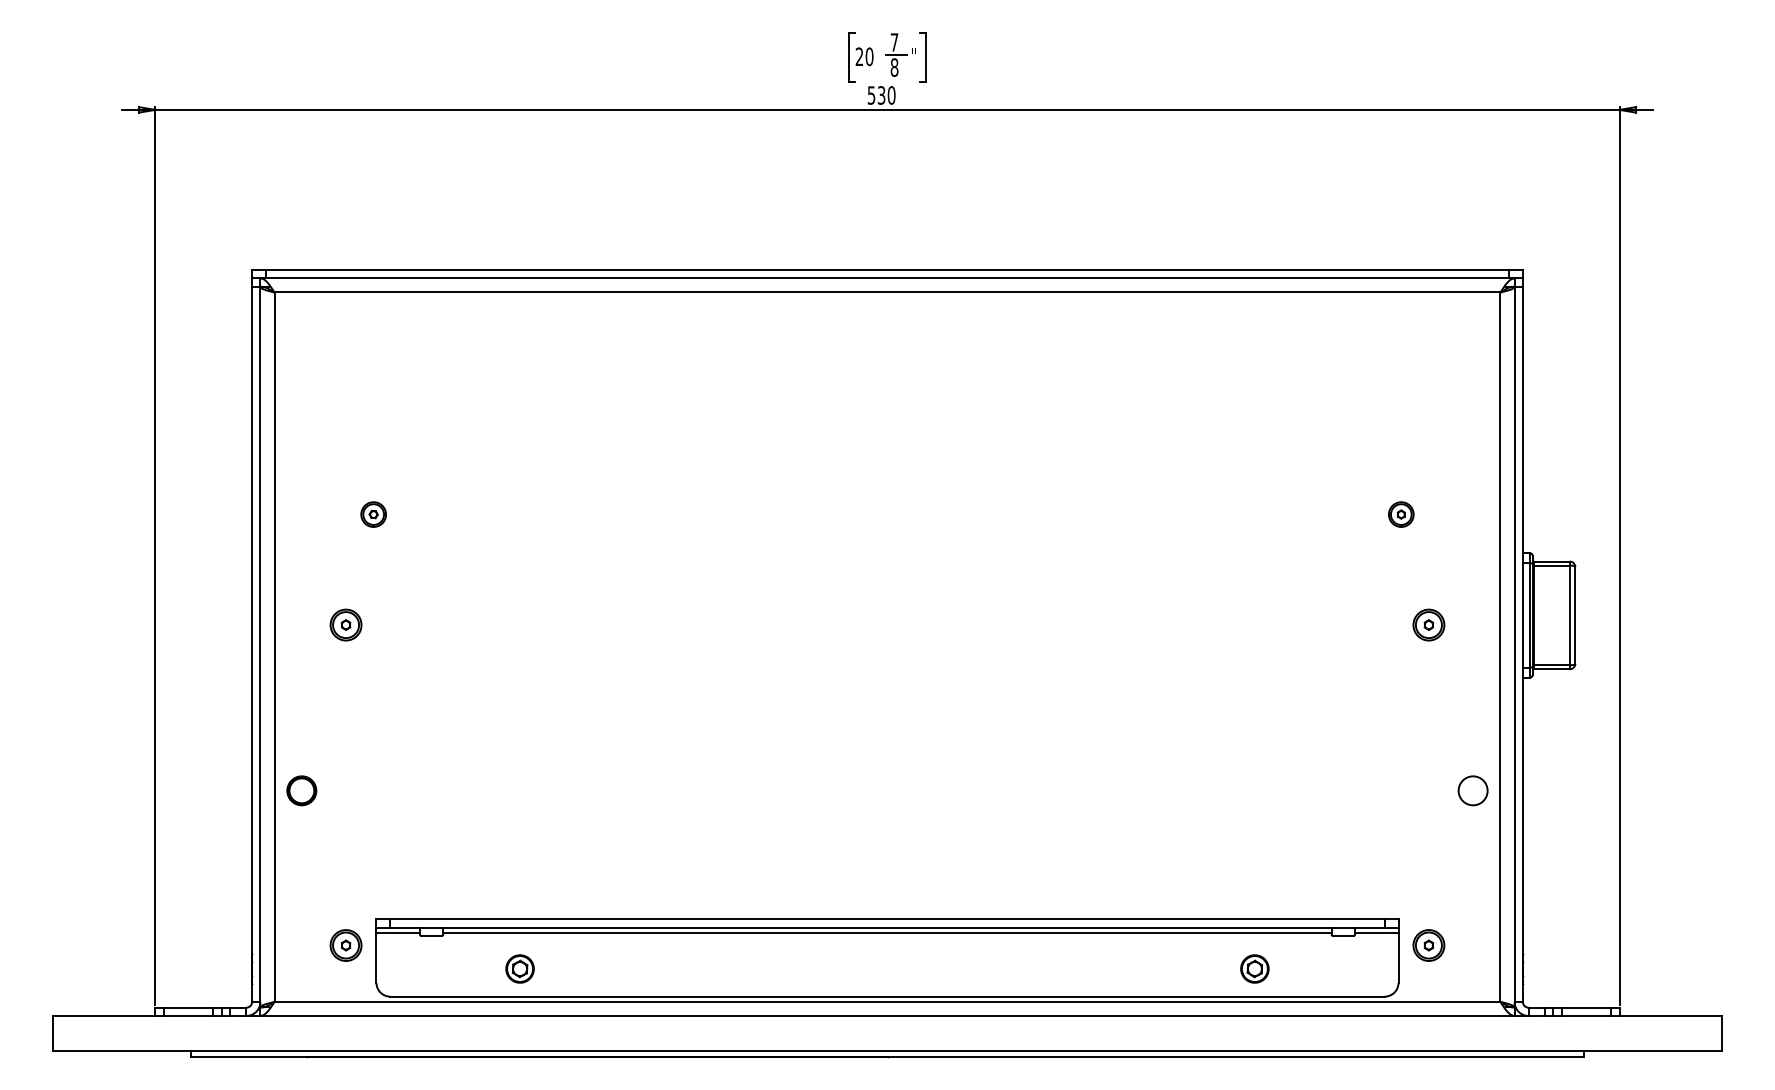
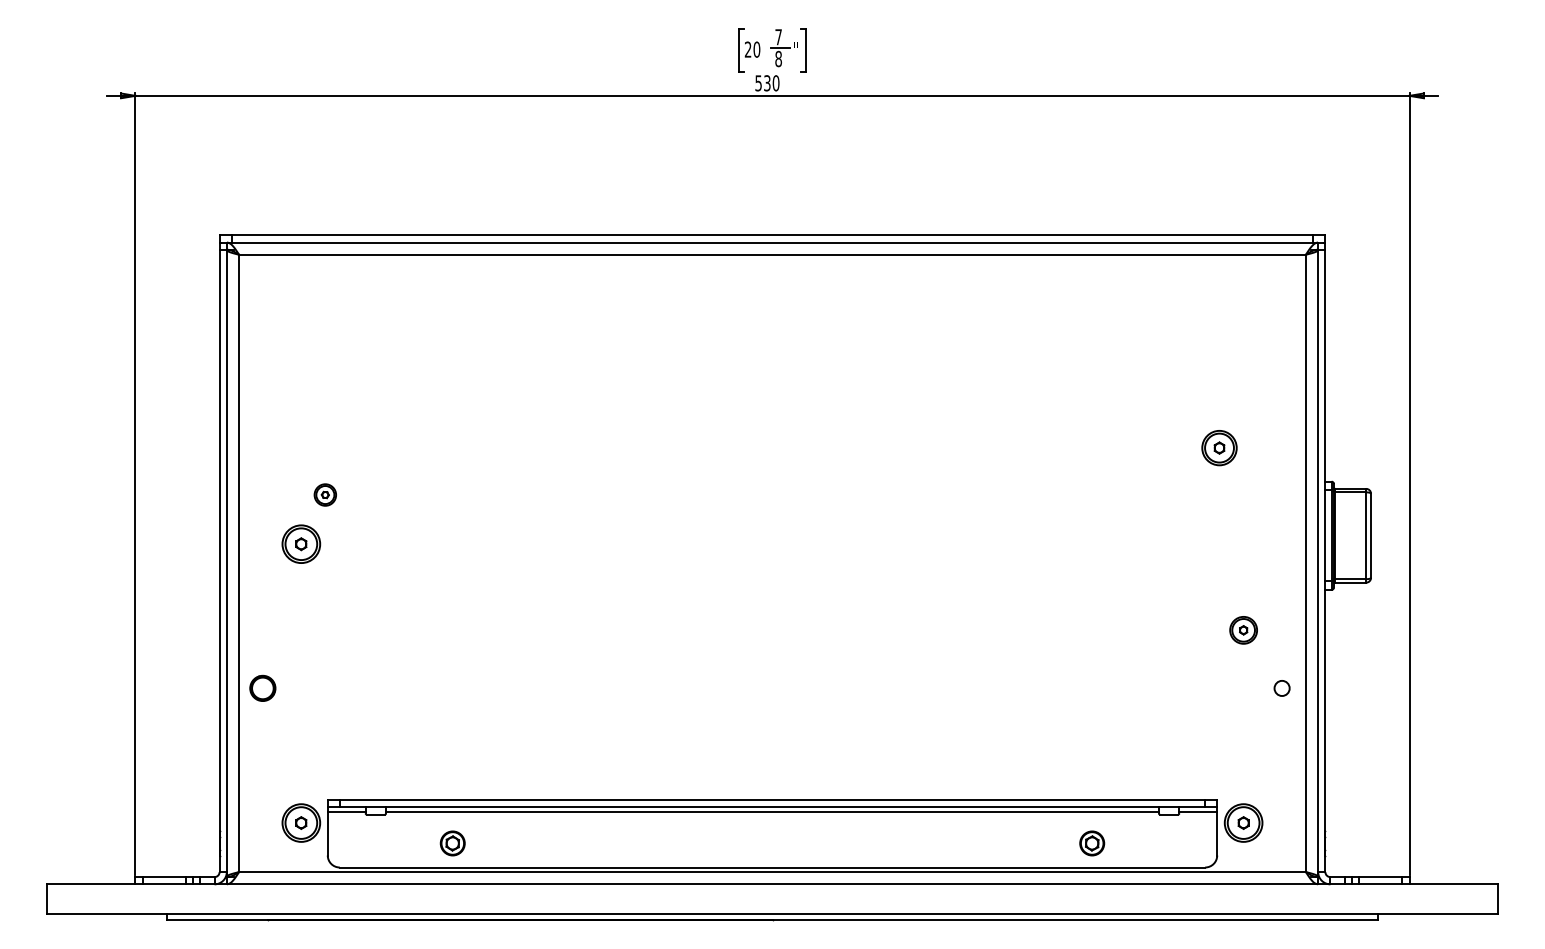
part: (373, 514) -> (325, 494), moved
part: (1401, 514) -> (1219, 447), size x1.6
part: (345, 624) -> (300, 543), size x1.4
part: (1428, 624) -> (1243, 629), moved
circle: (1472, 790) -> (1281, 688), size x0.6
part: (345, 945) -> (300, 823), size x1.4
part: (1428, 945) -> (1243, 823), size x1.4

